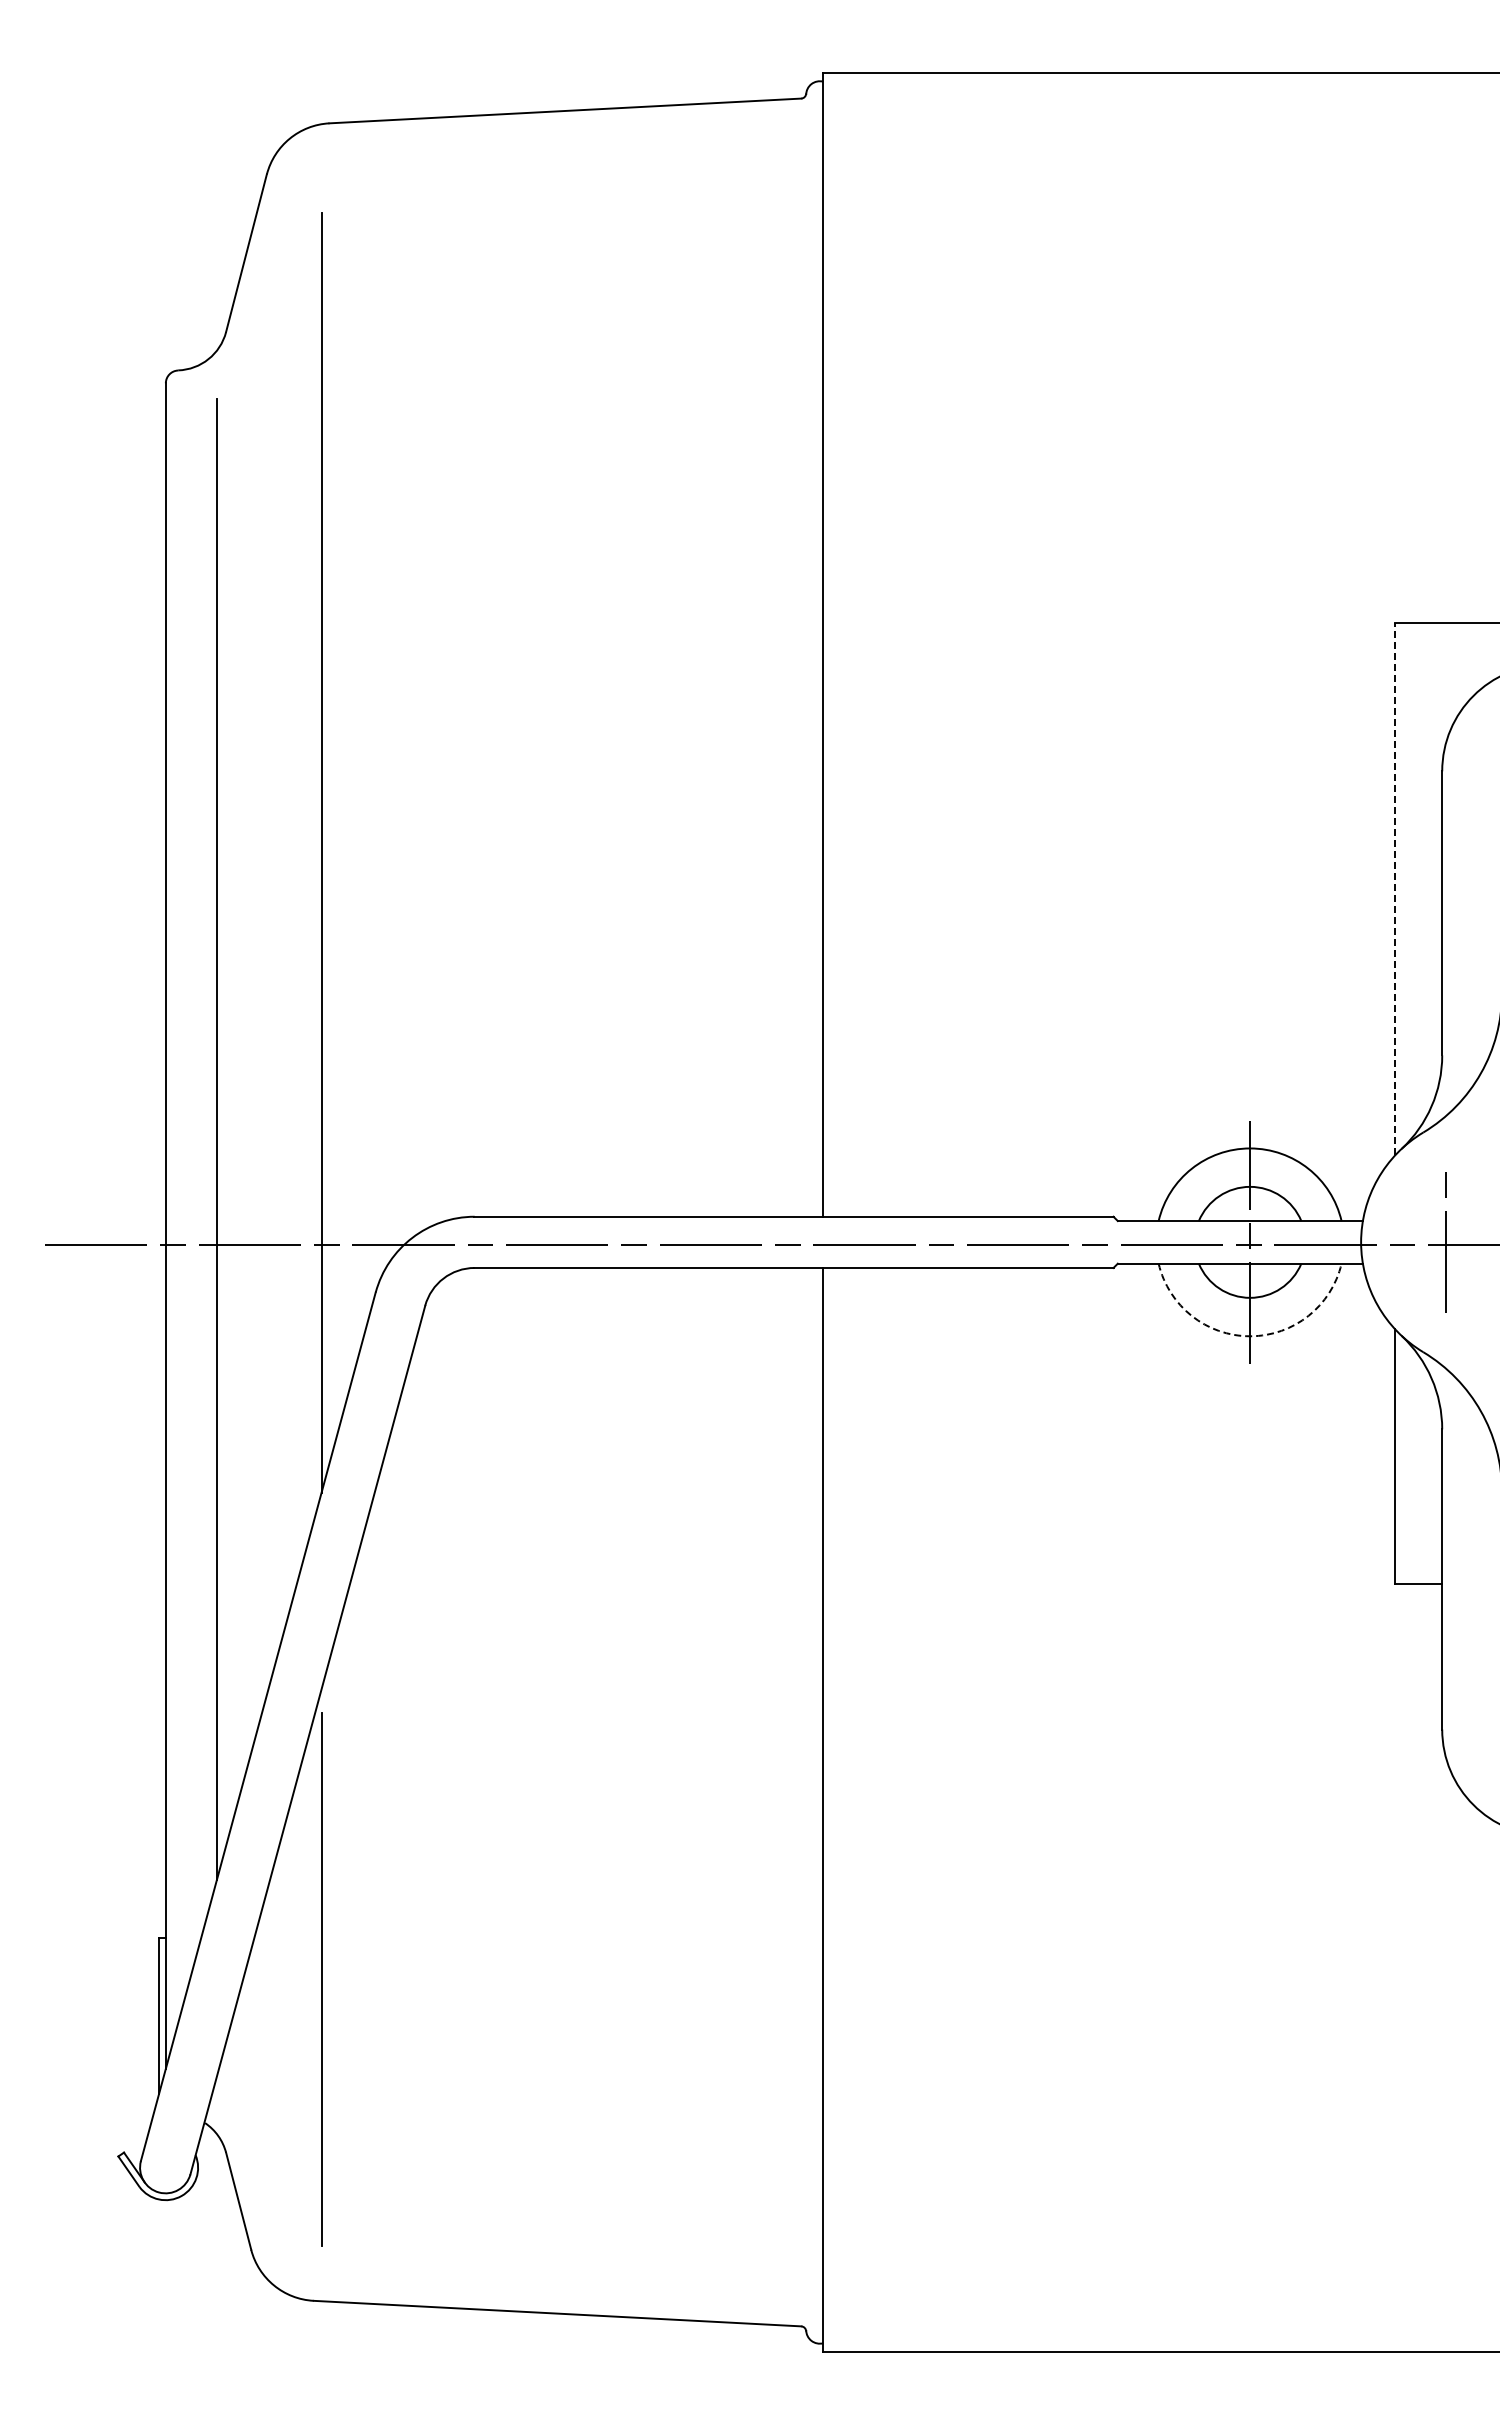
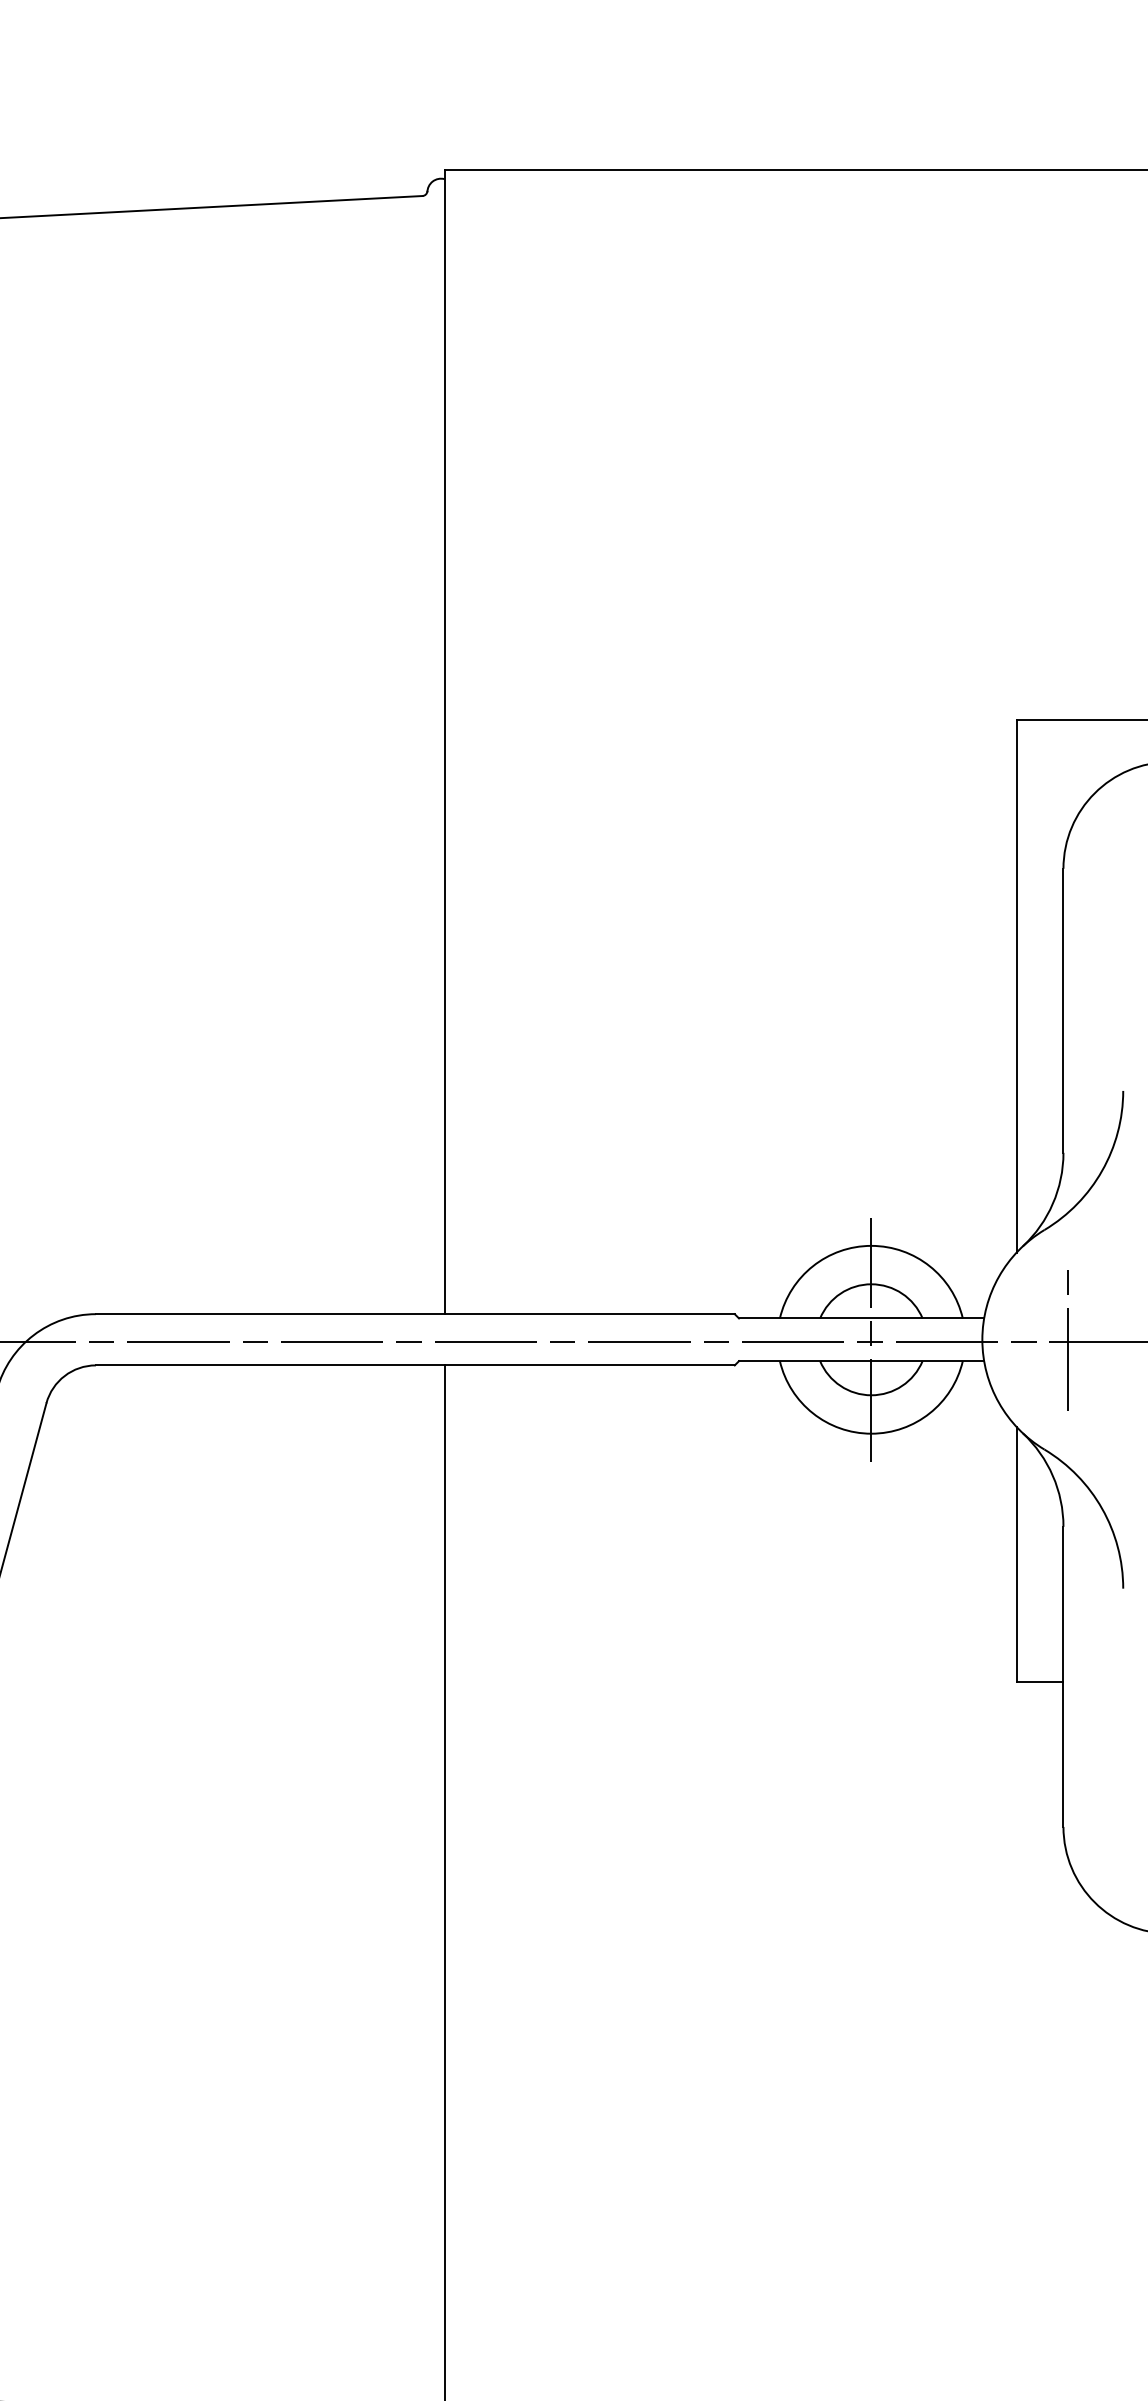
line: (1395, 888) -> (1016, 985), dashed -> solid
arc: (1250, 1336) -> (871, 1433), dashed -> solid

